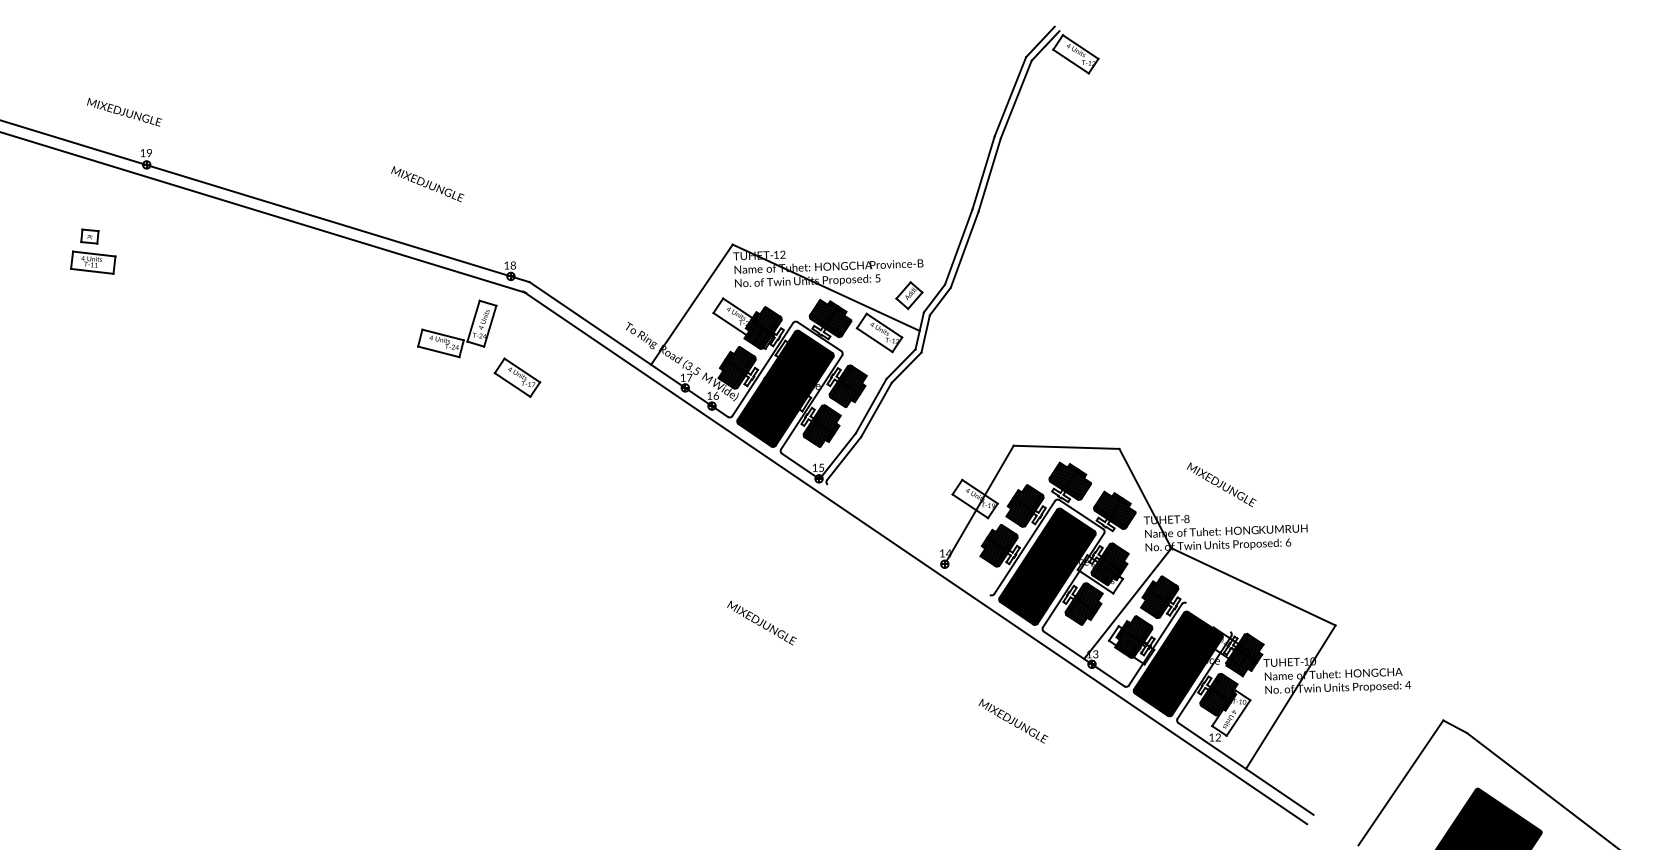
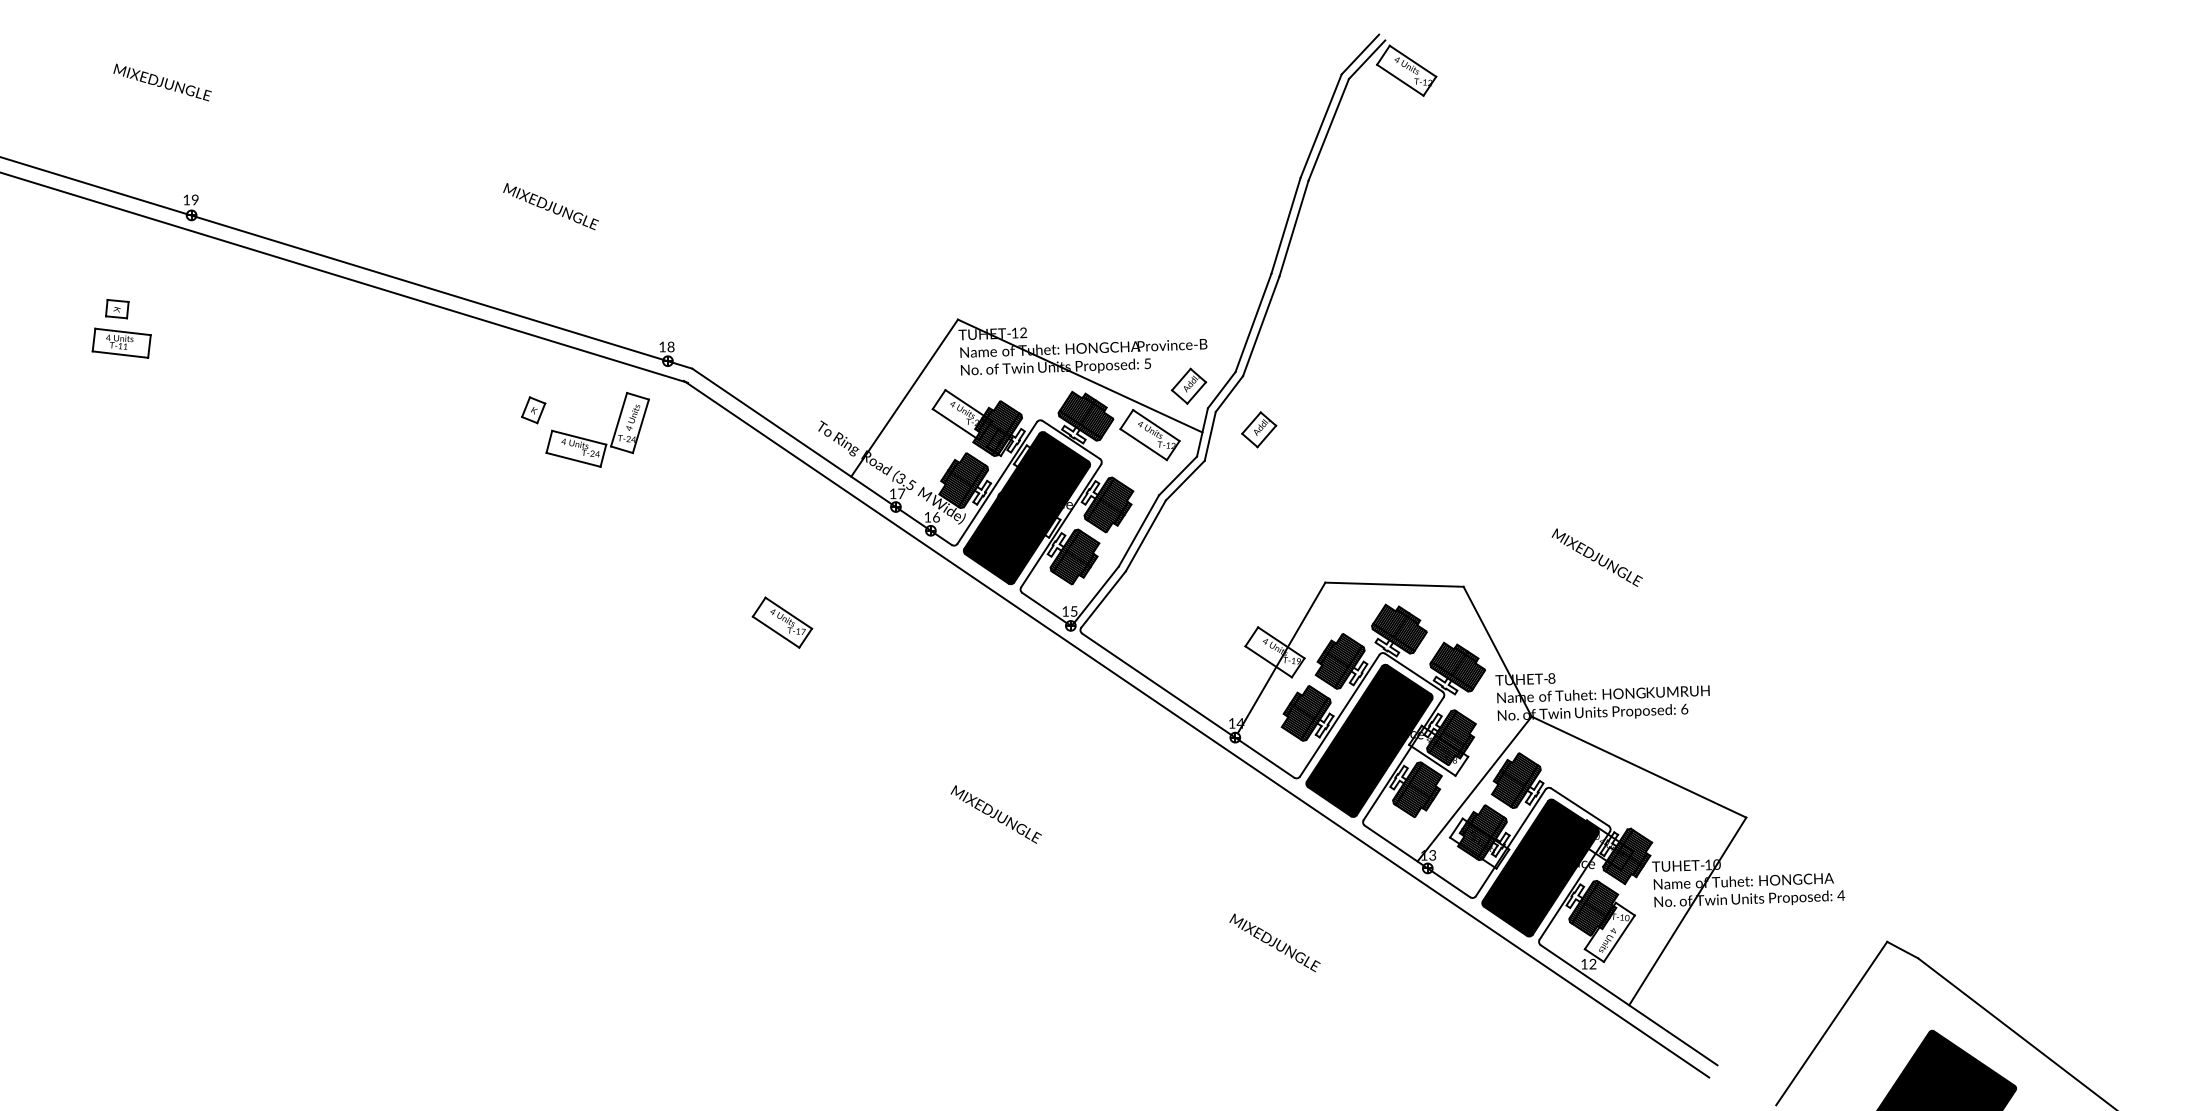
text: (124, 112) -> (162, 82), moved
text: (427, 184) -> (550, 206), moved
part: (408, 314) -> (533, 410), added
part: (963, 328) -> (1259, 429), added
part: (517, 377) -> (782, 622), moved
text: (1221, 484) -> (1596, 557), moved
line: (909, 539) -> (1188, 705), added
line: (1208, 616) -> (1579, 806), added
text: (1013, 720) -> (1274, 942), moved

